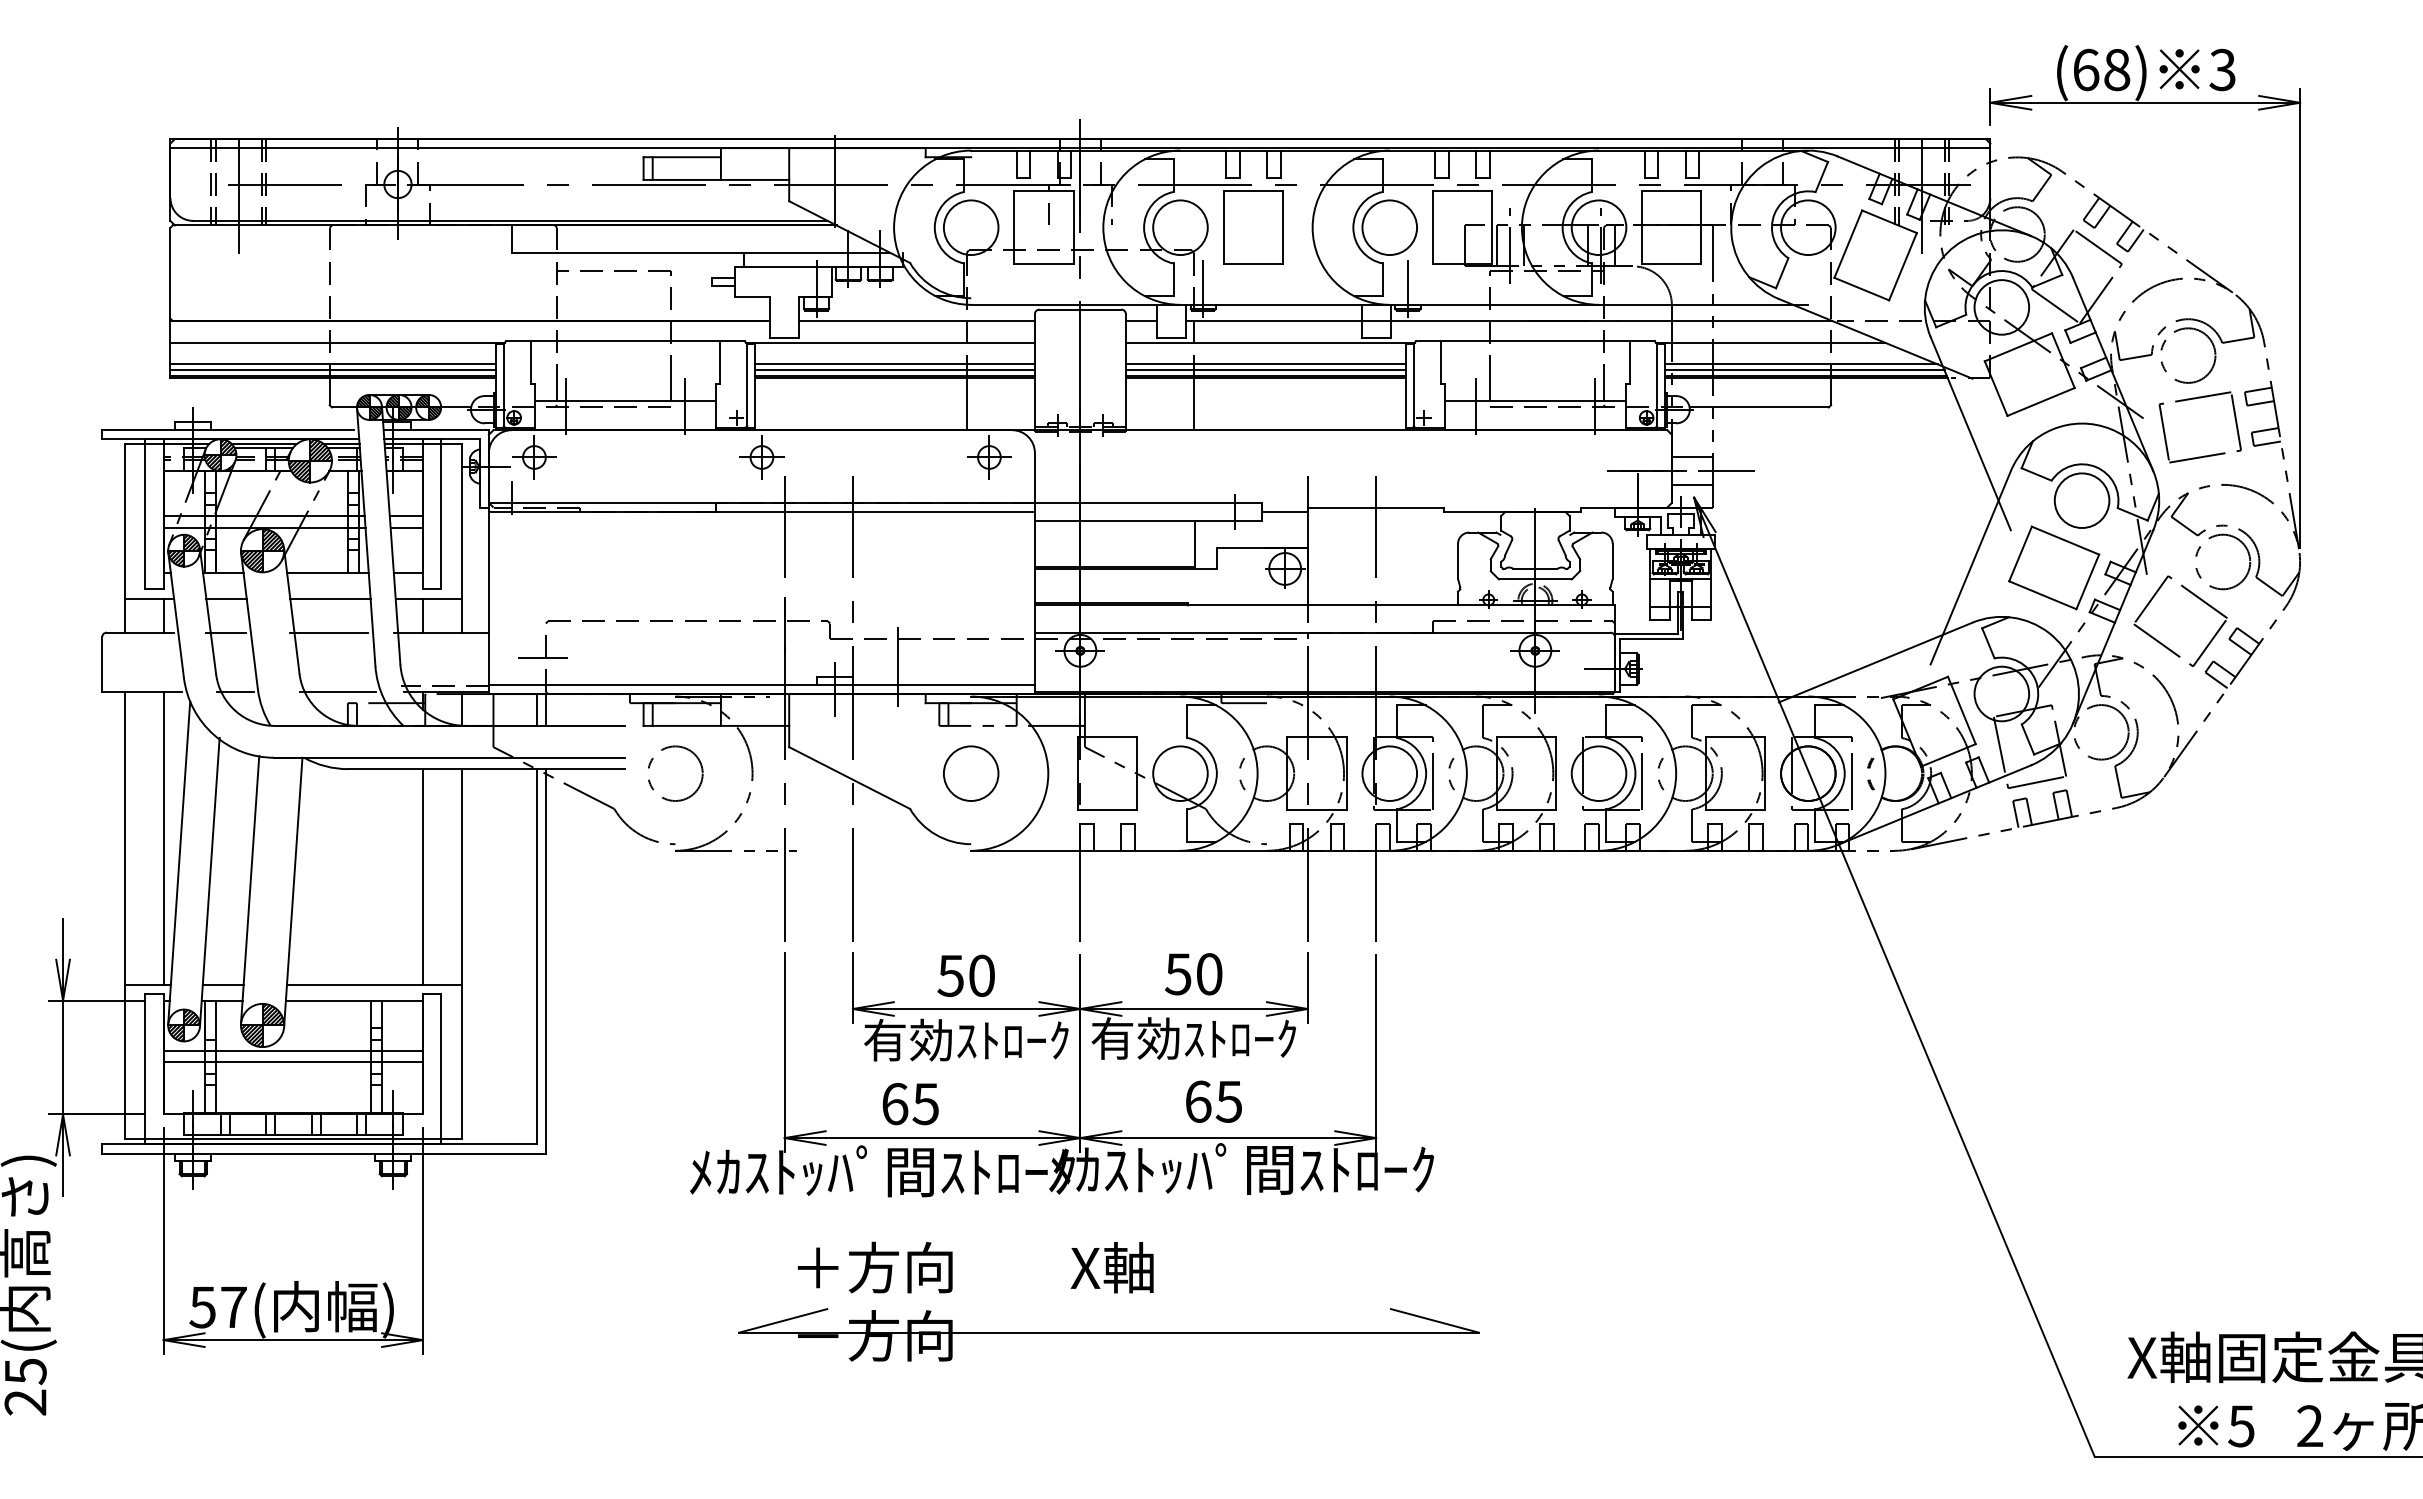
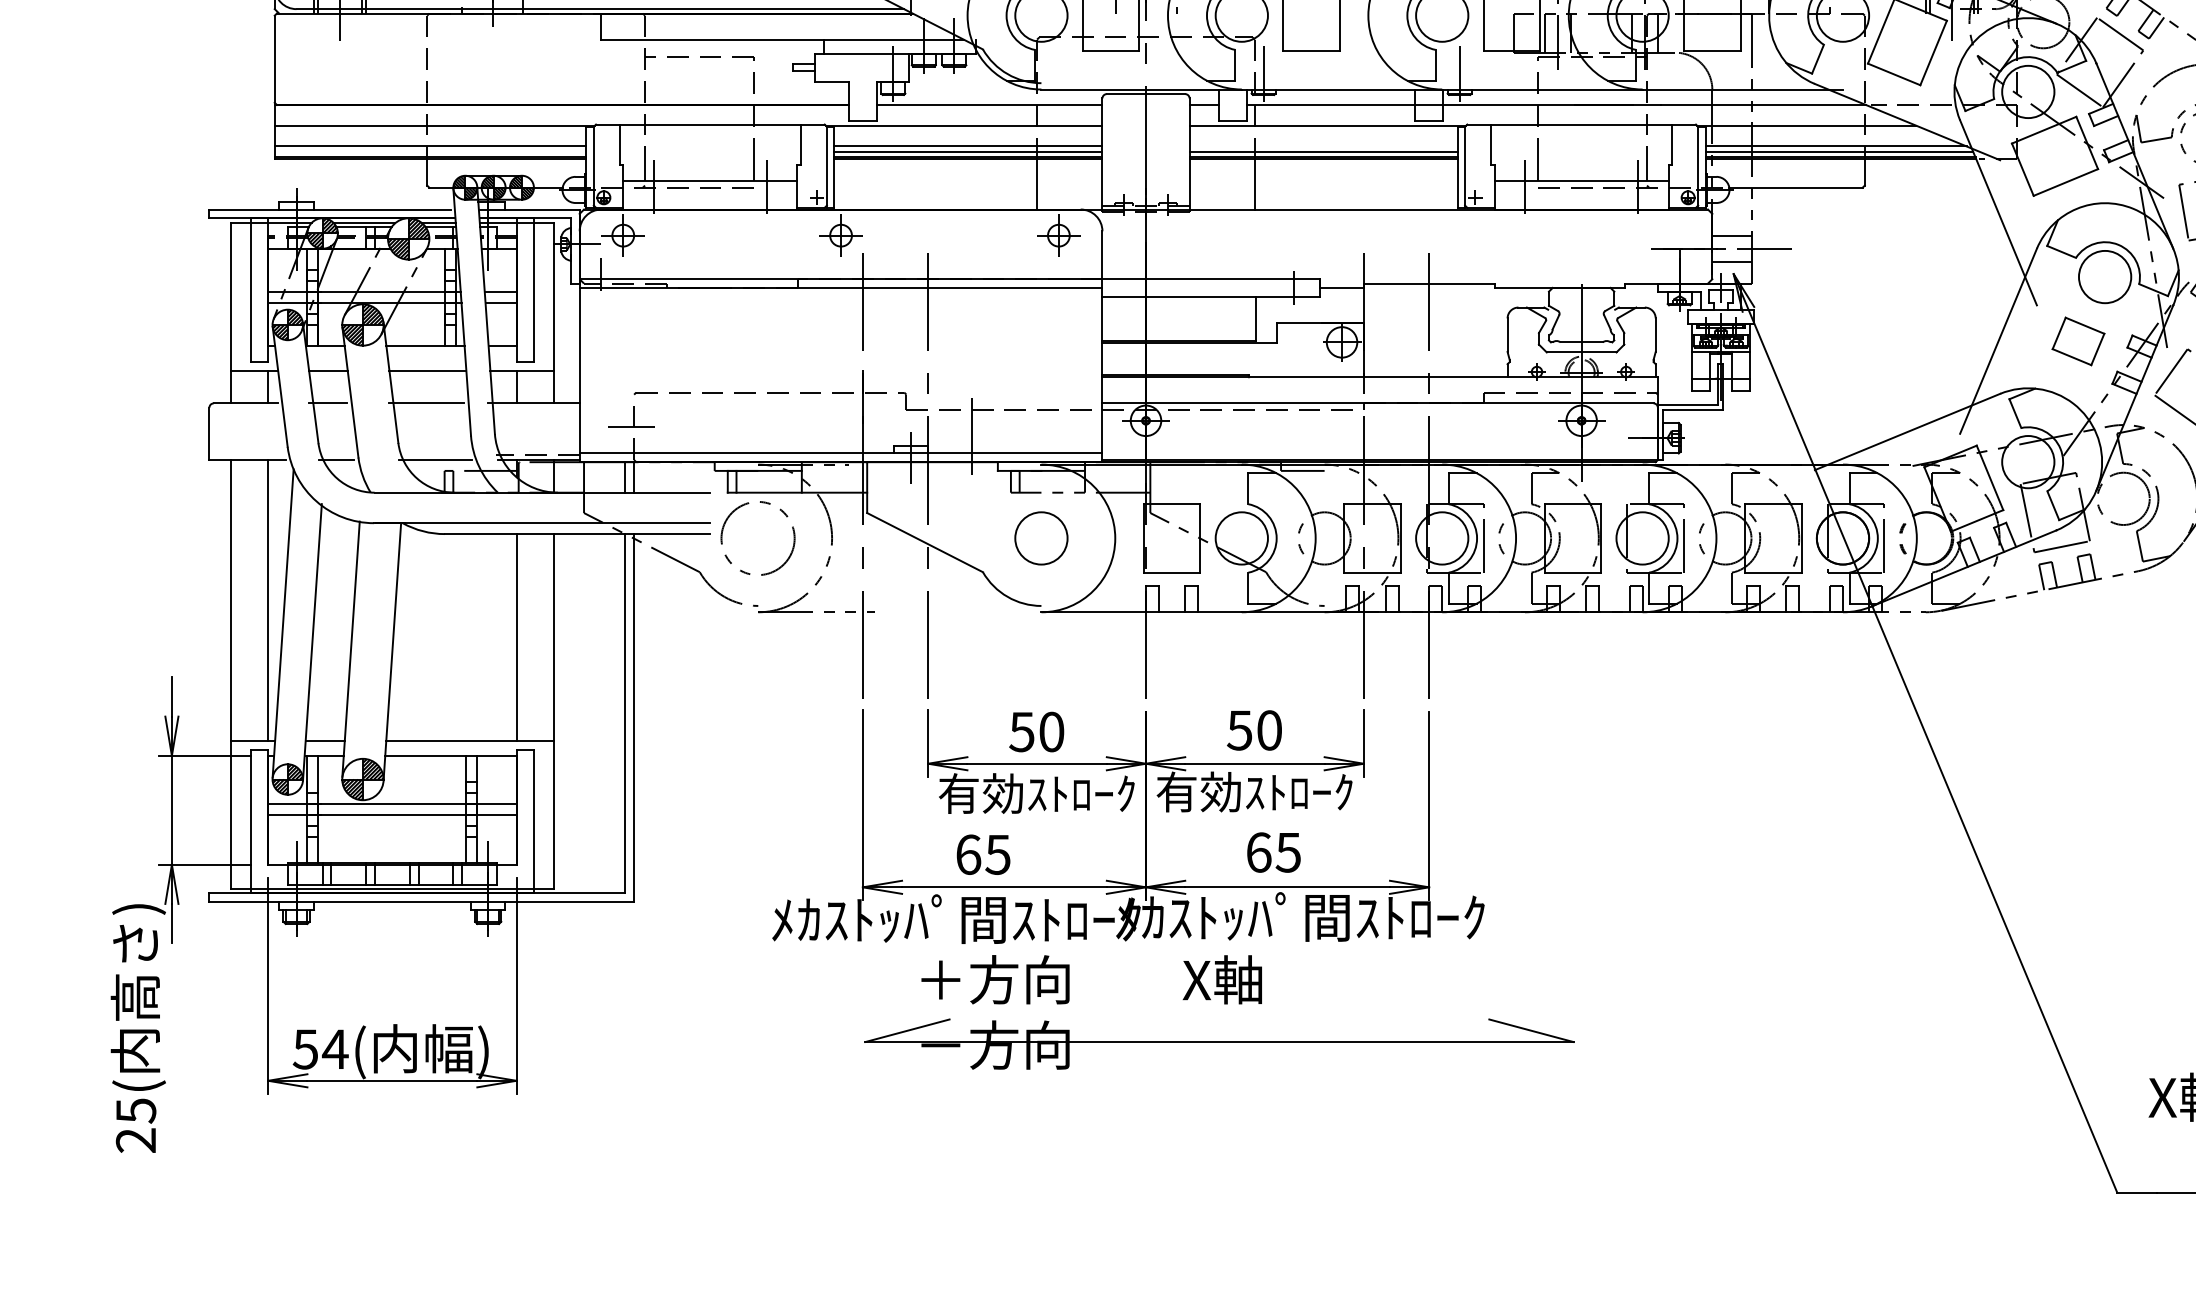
line: (1265, 364) -> (1323, 146), removed
line: (333, 370) -> (430, 152), removed
part: (2054, 567) -> (2078, 341), size x0.6
circle: (675, 773) -> (758, 538), size x1.4
part: (1114, 1293) -> (1224, 1004), moved
text: (233, 1307) -> (335, 1049), 57( -> 54(

